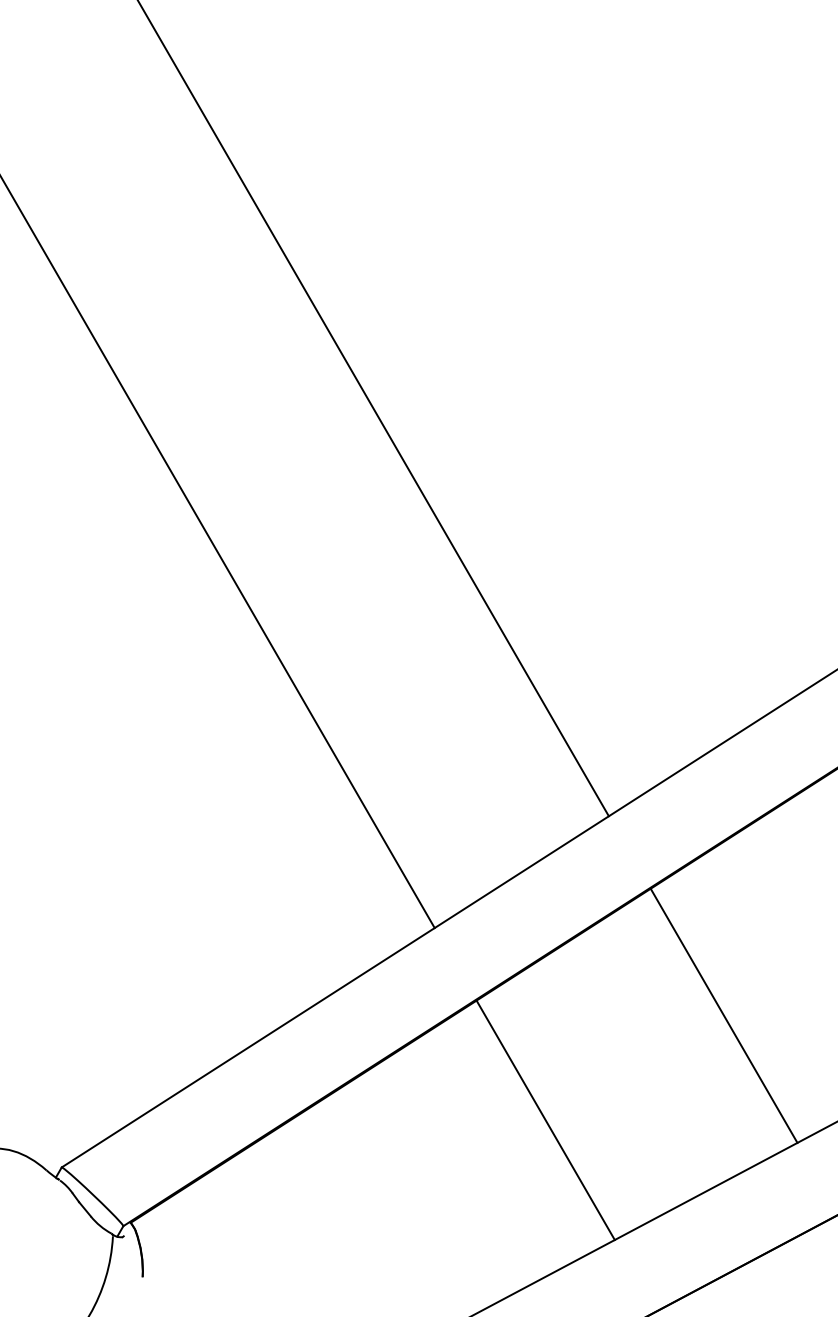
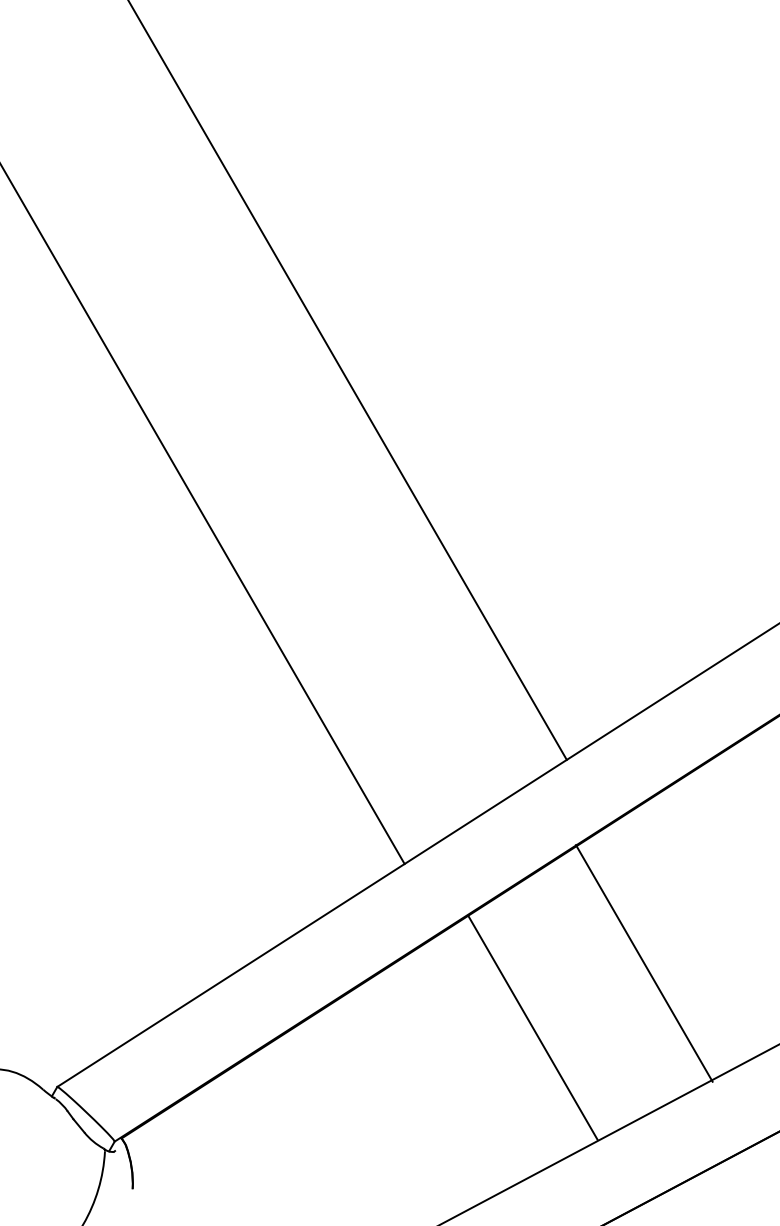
line: (723, 1015) -> (643, 963), moved
line: (545, 1120) -> (532, 1028), moved

